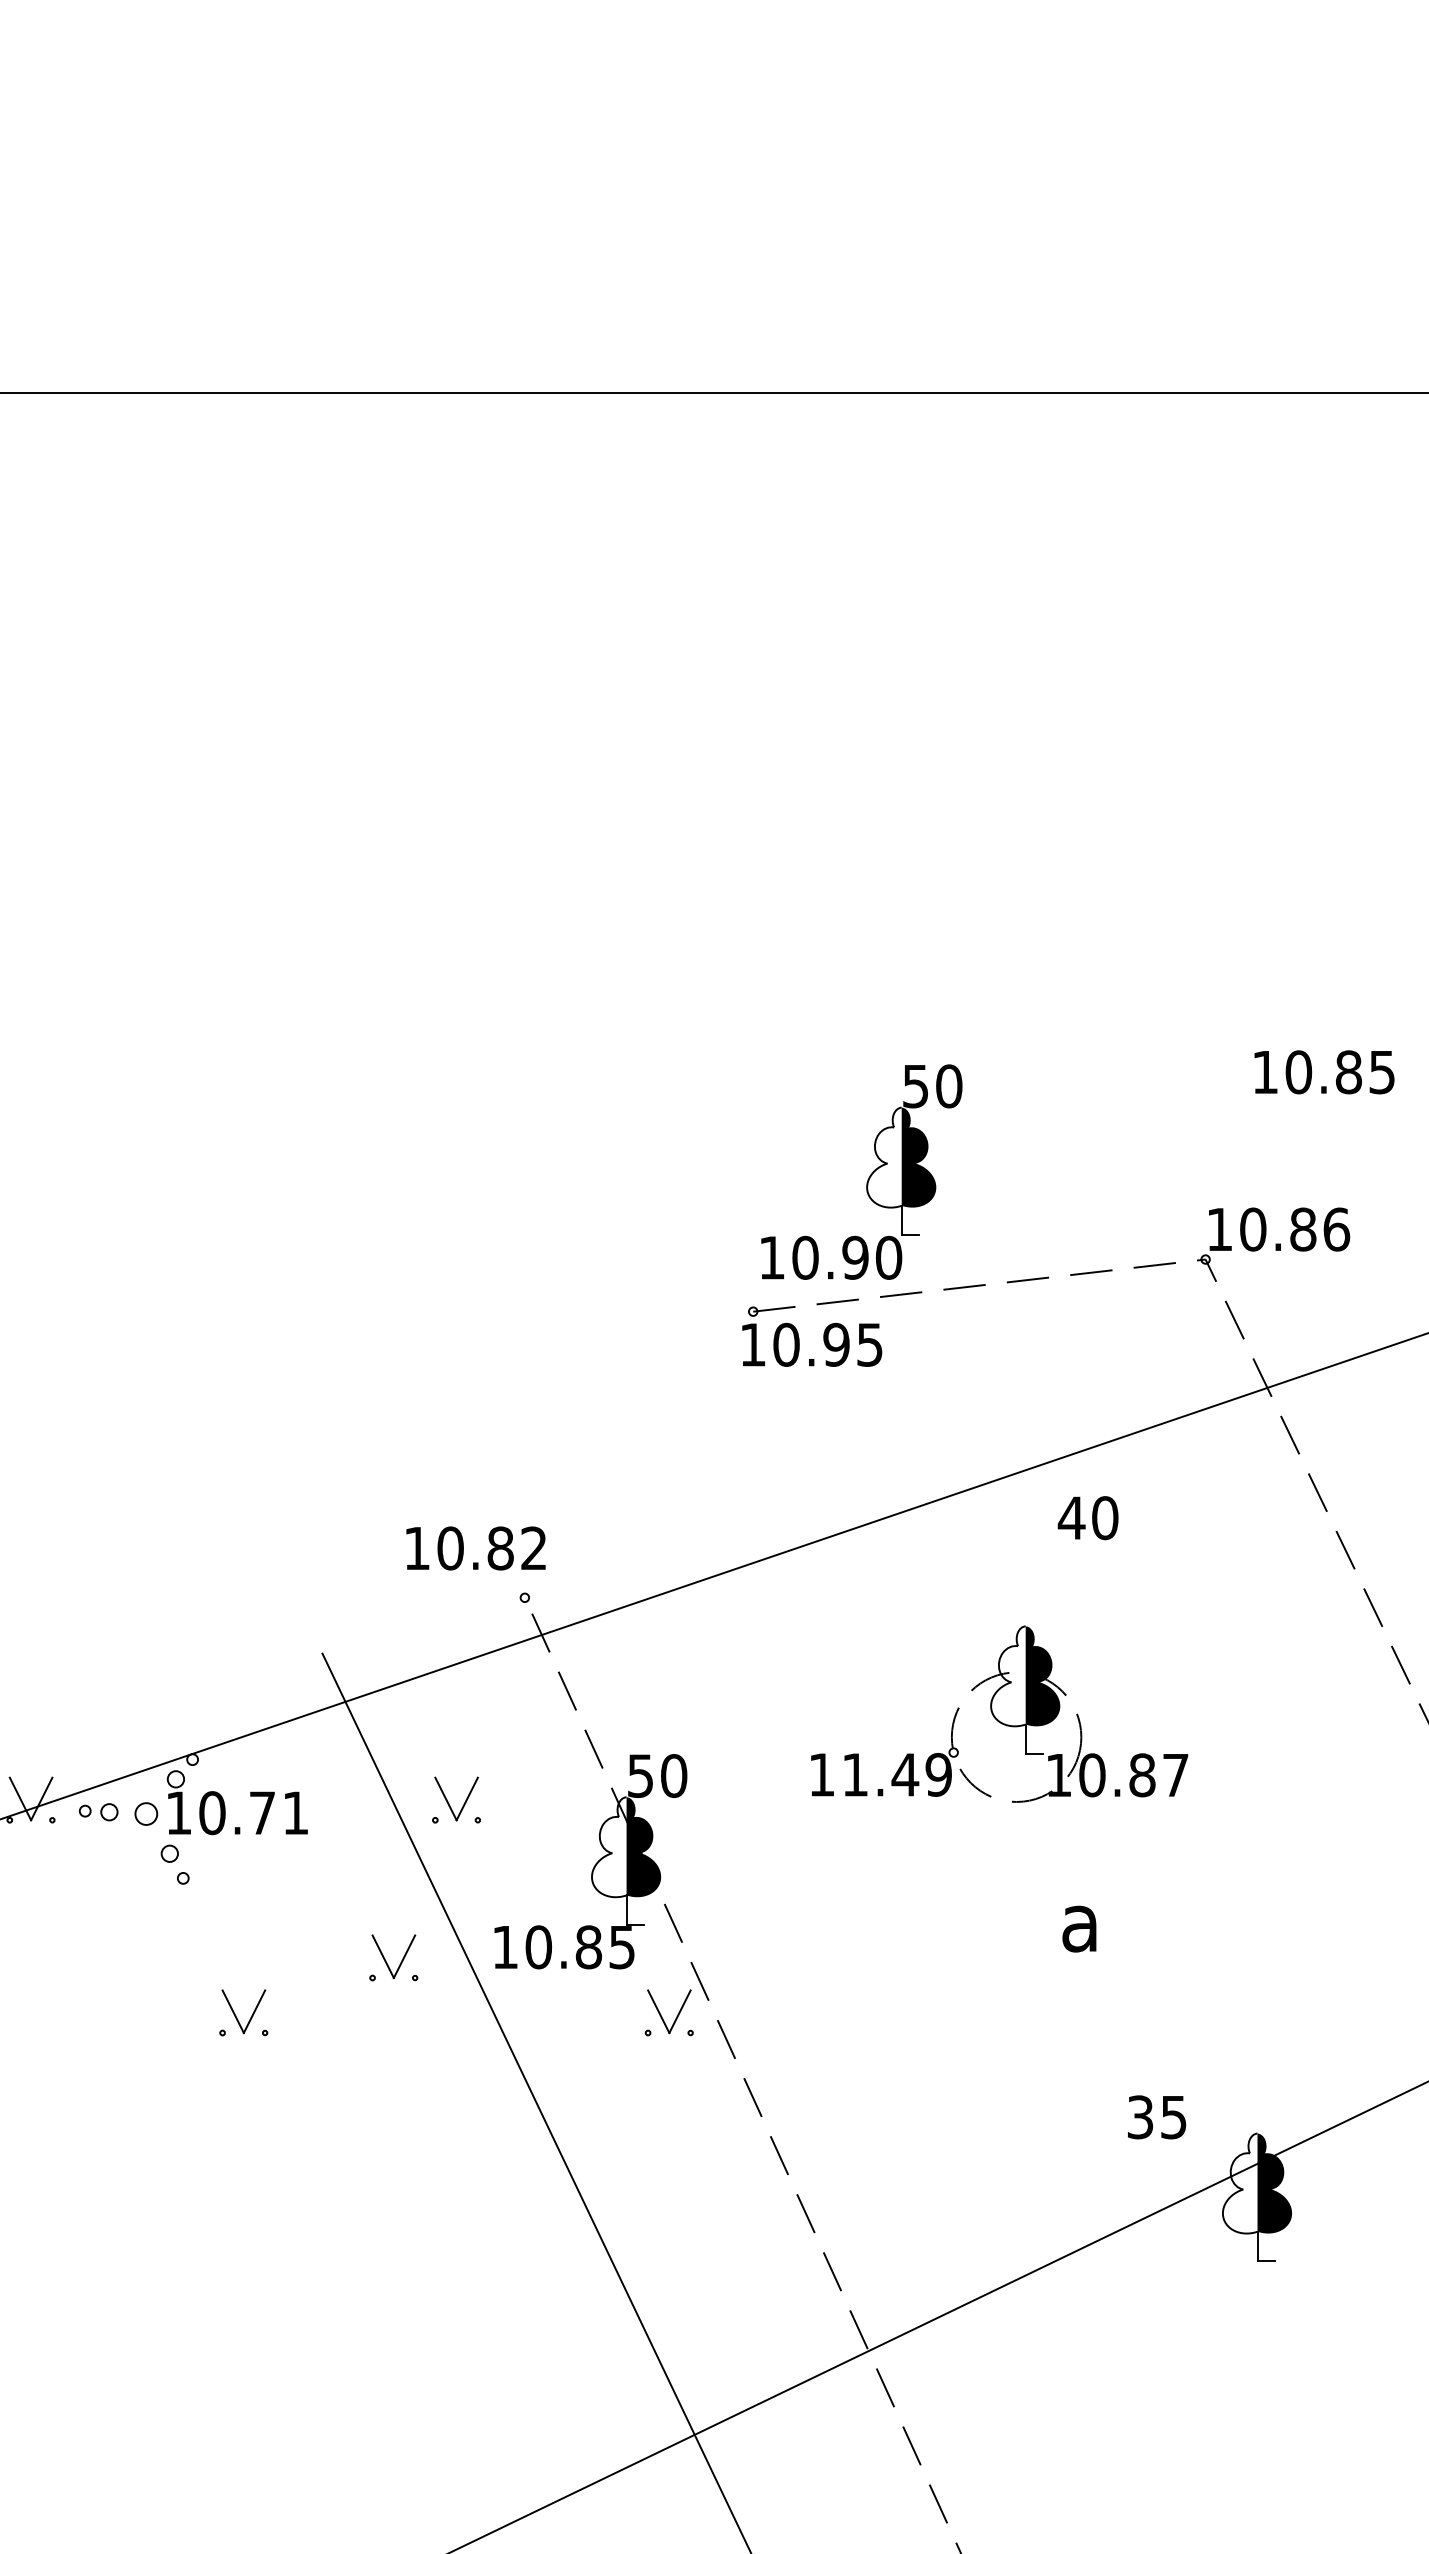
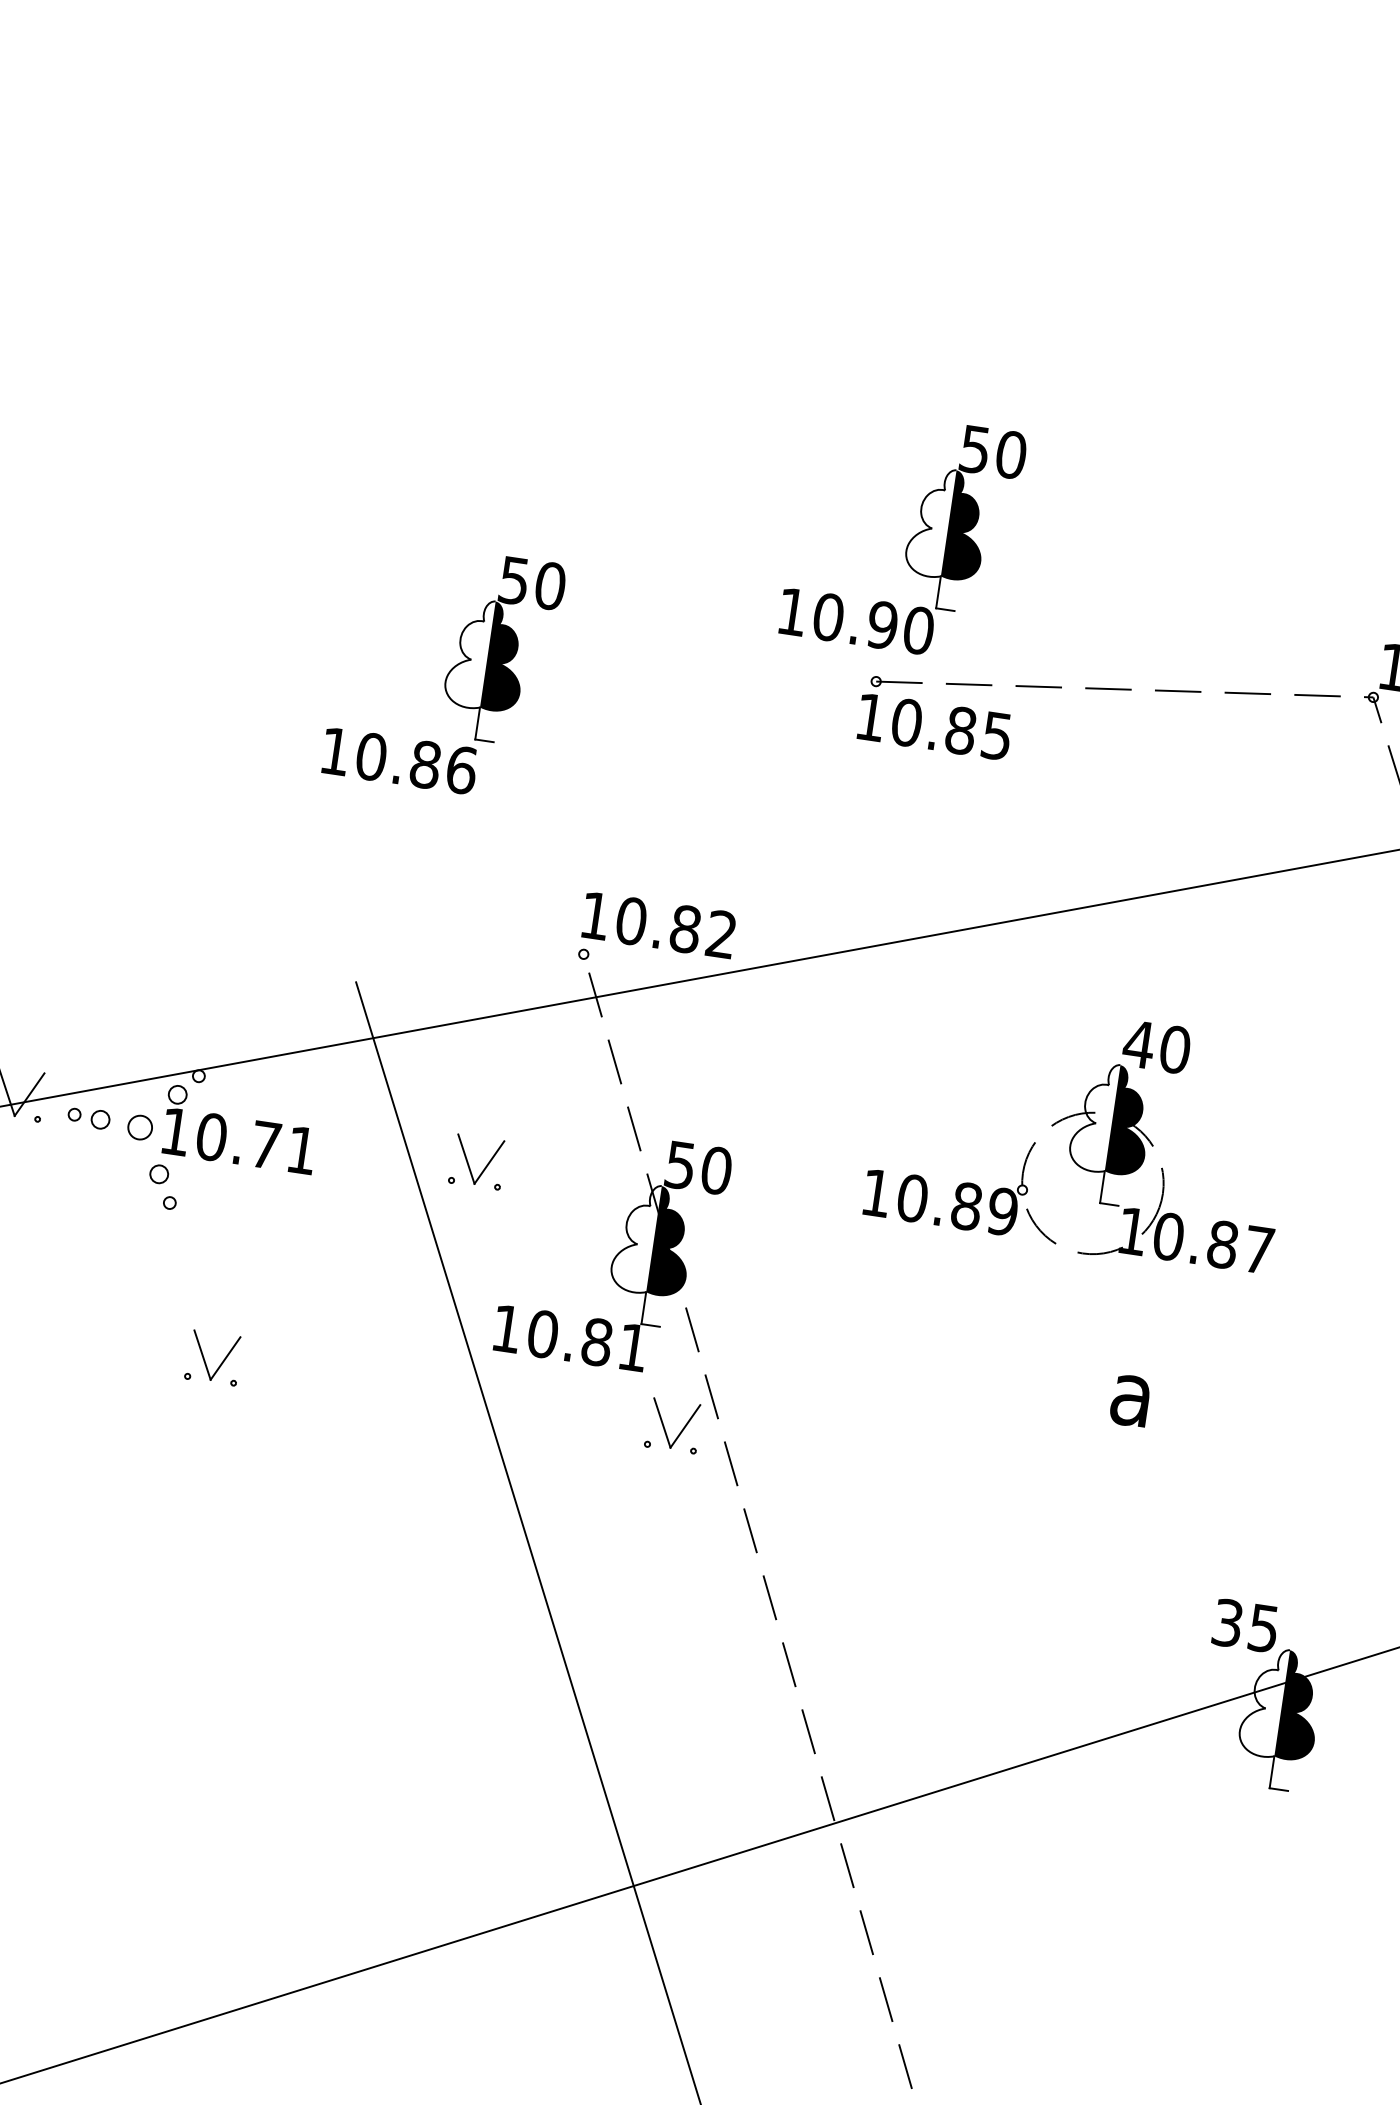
part: (869, 1175) -> (910, 538), moved
text: (836, 1344) -> (960, 730), 10.95 -> 10.85
part: (360, 1357) -> (444, 668), added
text: (1087, 1518) -> (1155, 1047), moved
text: (475, 1548) -> (658, 925), moved
text: (880, 1774) -> (939, 1202), 11.49 -> 10.89
text: (621, 1947) -> (632, 1347), 10.85 -> 10.81
part: (386, 1960) -> (376, 1324), removed
text: (1157, 2117) -> (1246, 1626), moved

